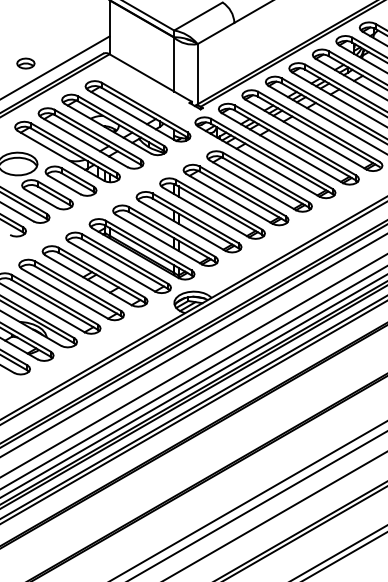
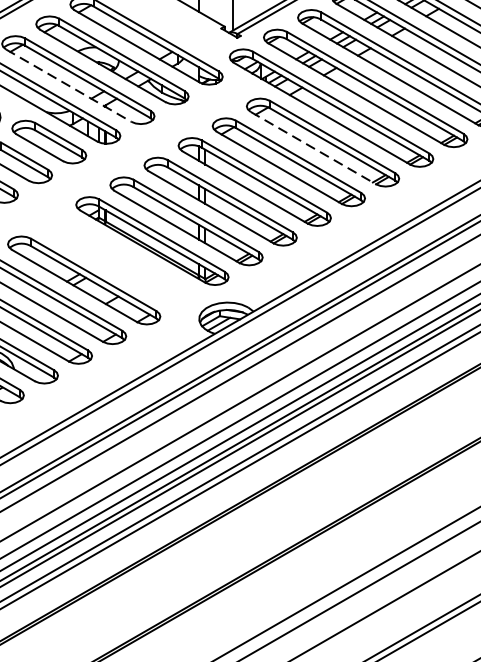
line: (84, 142) -> (68, 85), solid -> dashed
line: (252, 185) -> (312, 148), solid -> dashed
part: (118, 262) -> (118, 260), removed

